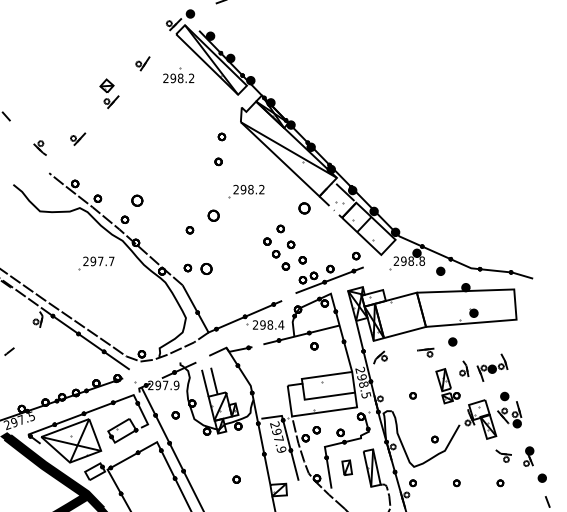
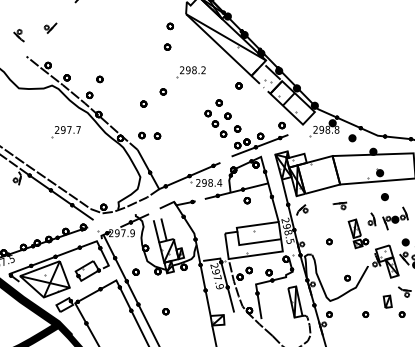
part: (137, 200) -> (100, 79), size x0.62
part: (304, 208) -> (239, 85), size x0.62
part: (213, 215) -> (163, 91), size x0.62
part: (206, 268) -> (157, 135), size x0.62
part: (452, 341) -> (384, 196), moved
part: (175, 415) -> (135, 272), moved
part: (346, 467) -> (387, 301), moved
part: (236, 479) -> (165, 311), moved

